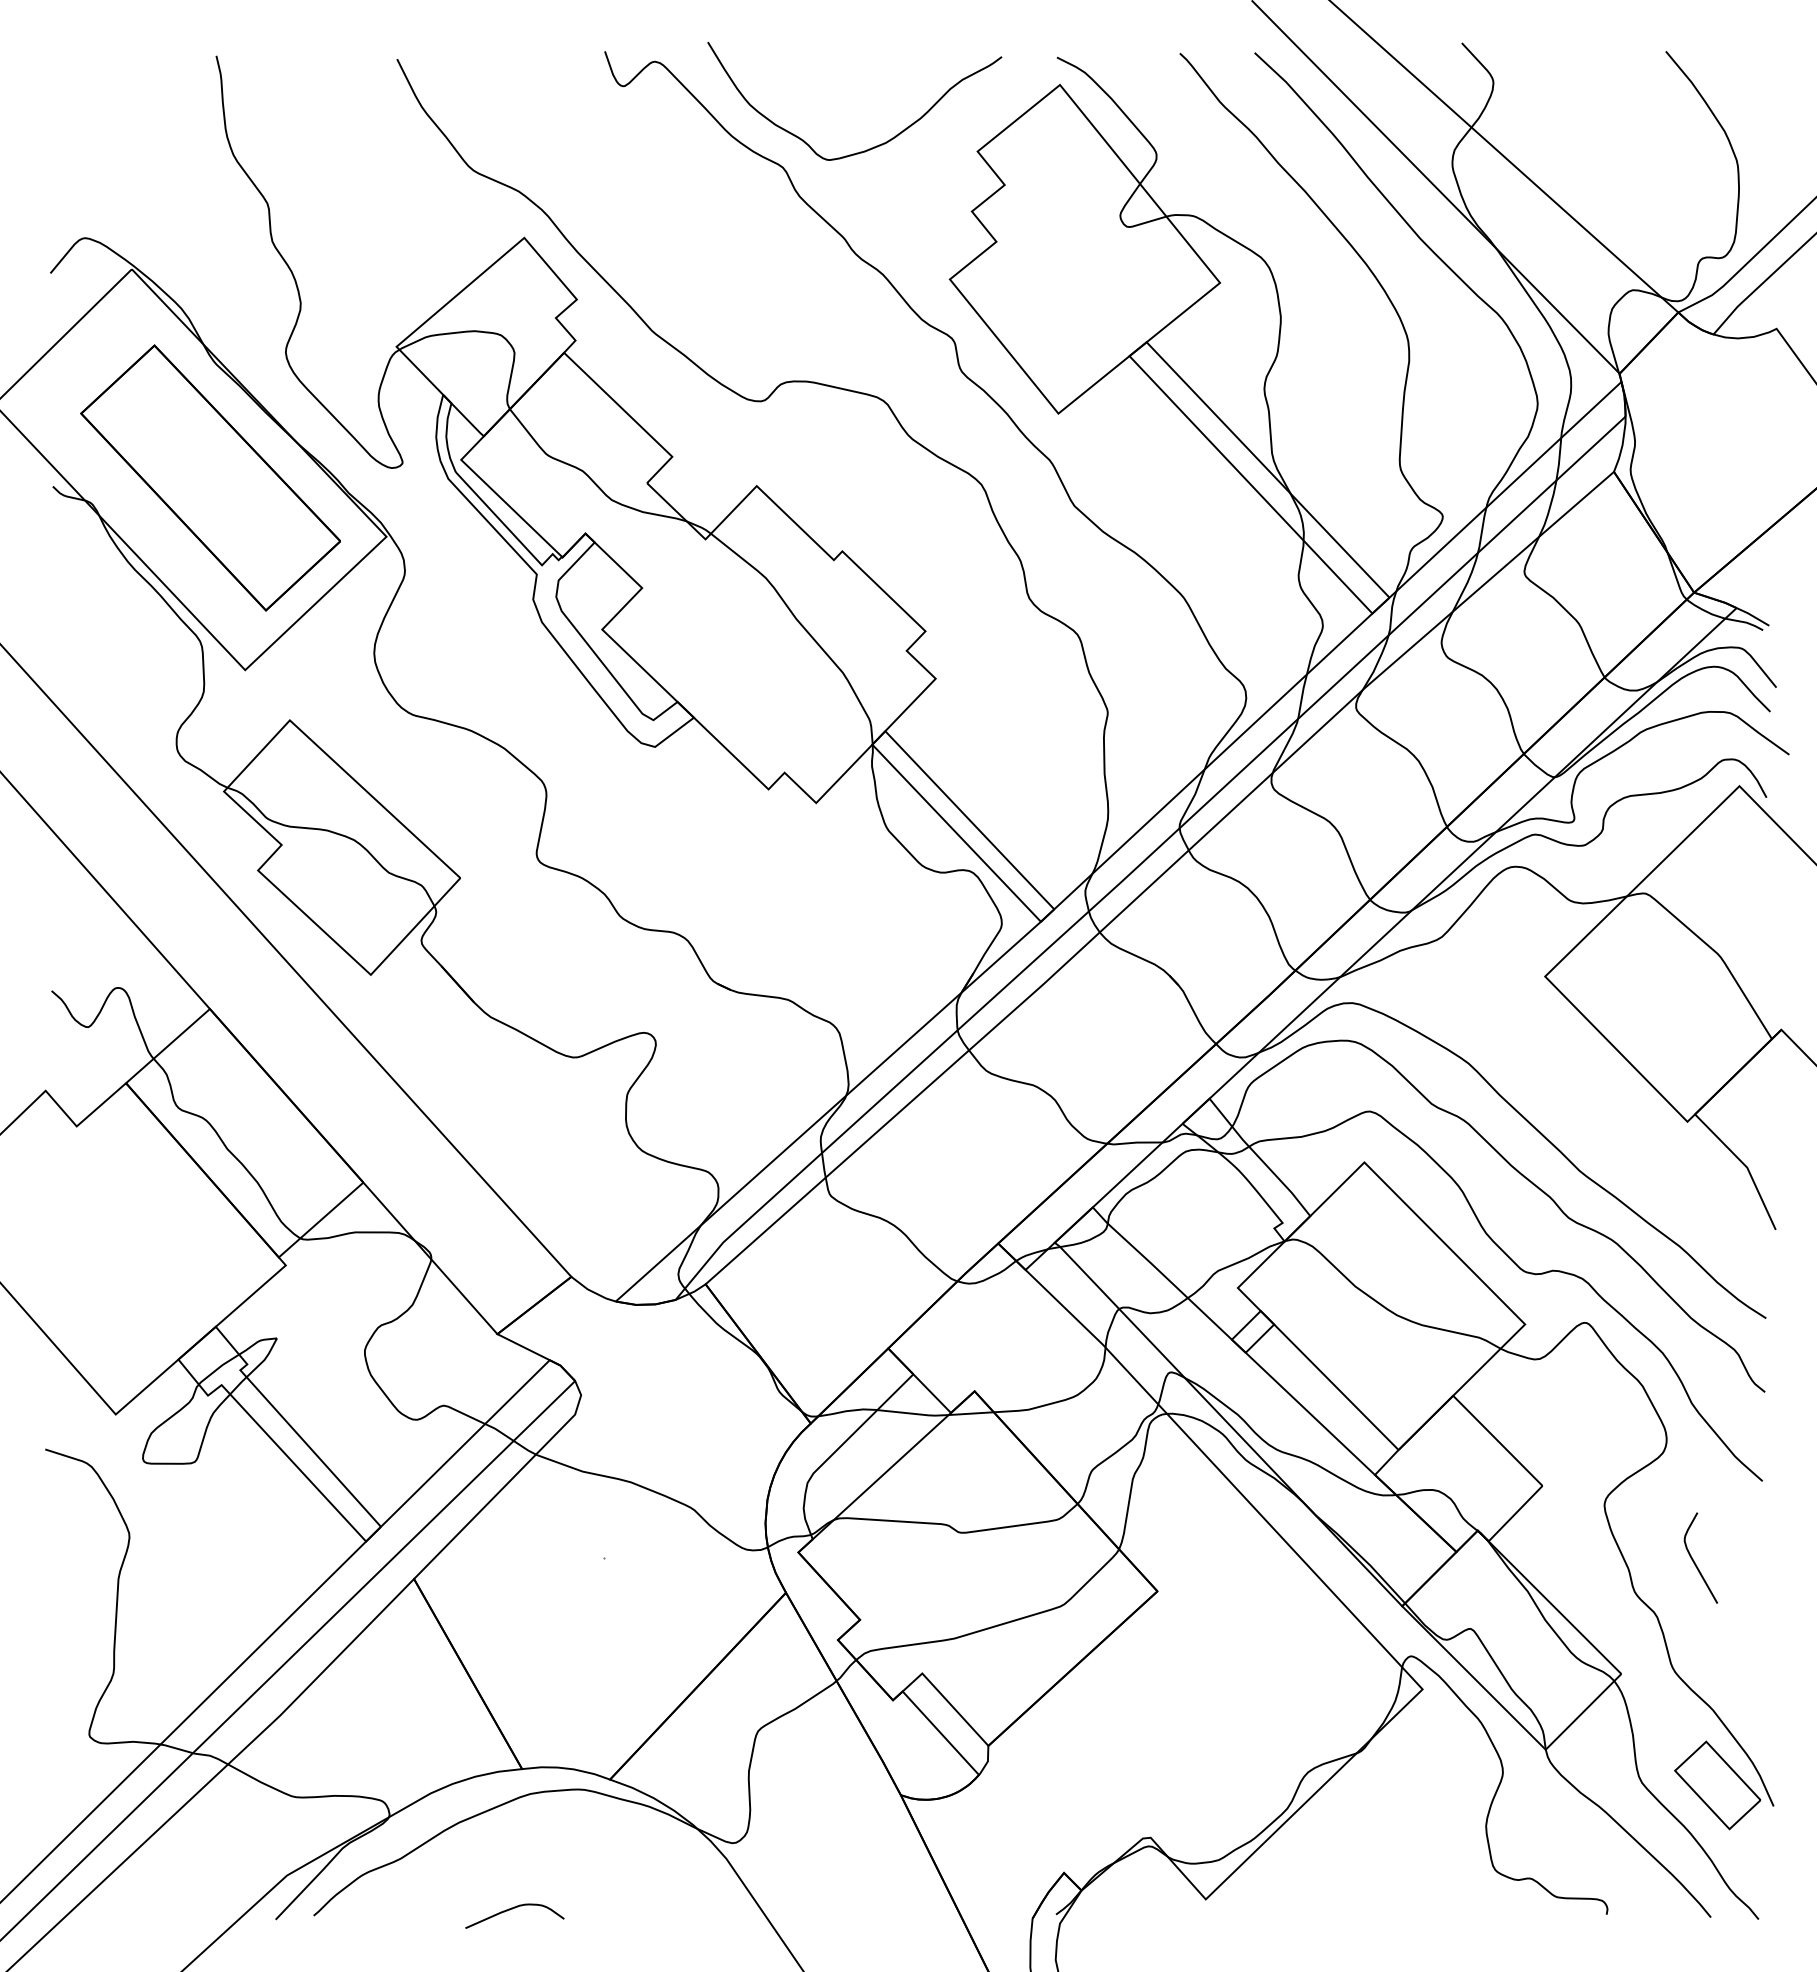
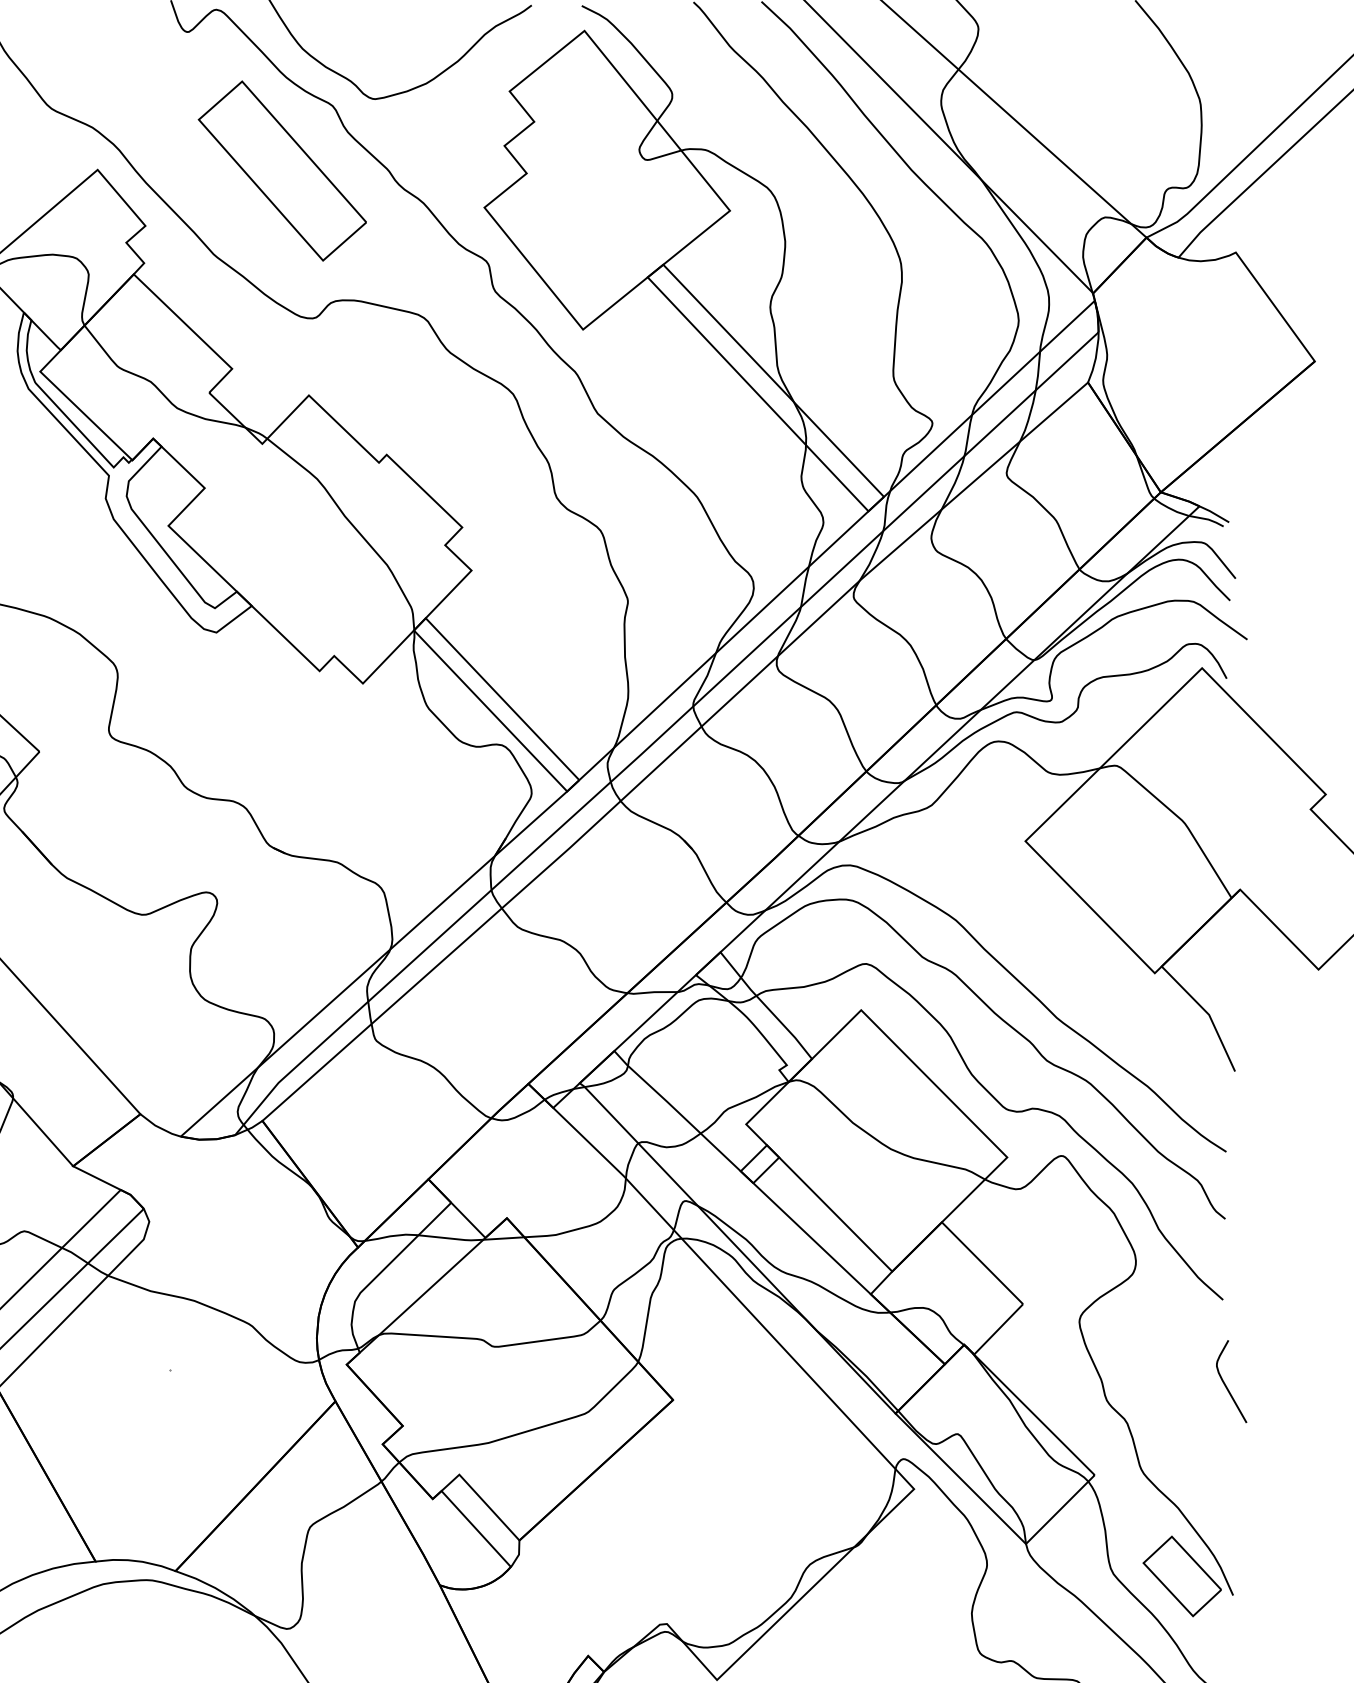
part: (727, 238) -> (282, 170), added
curve: (1694, 1560) -> (1225, 1383), moved

